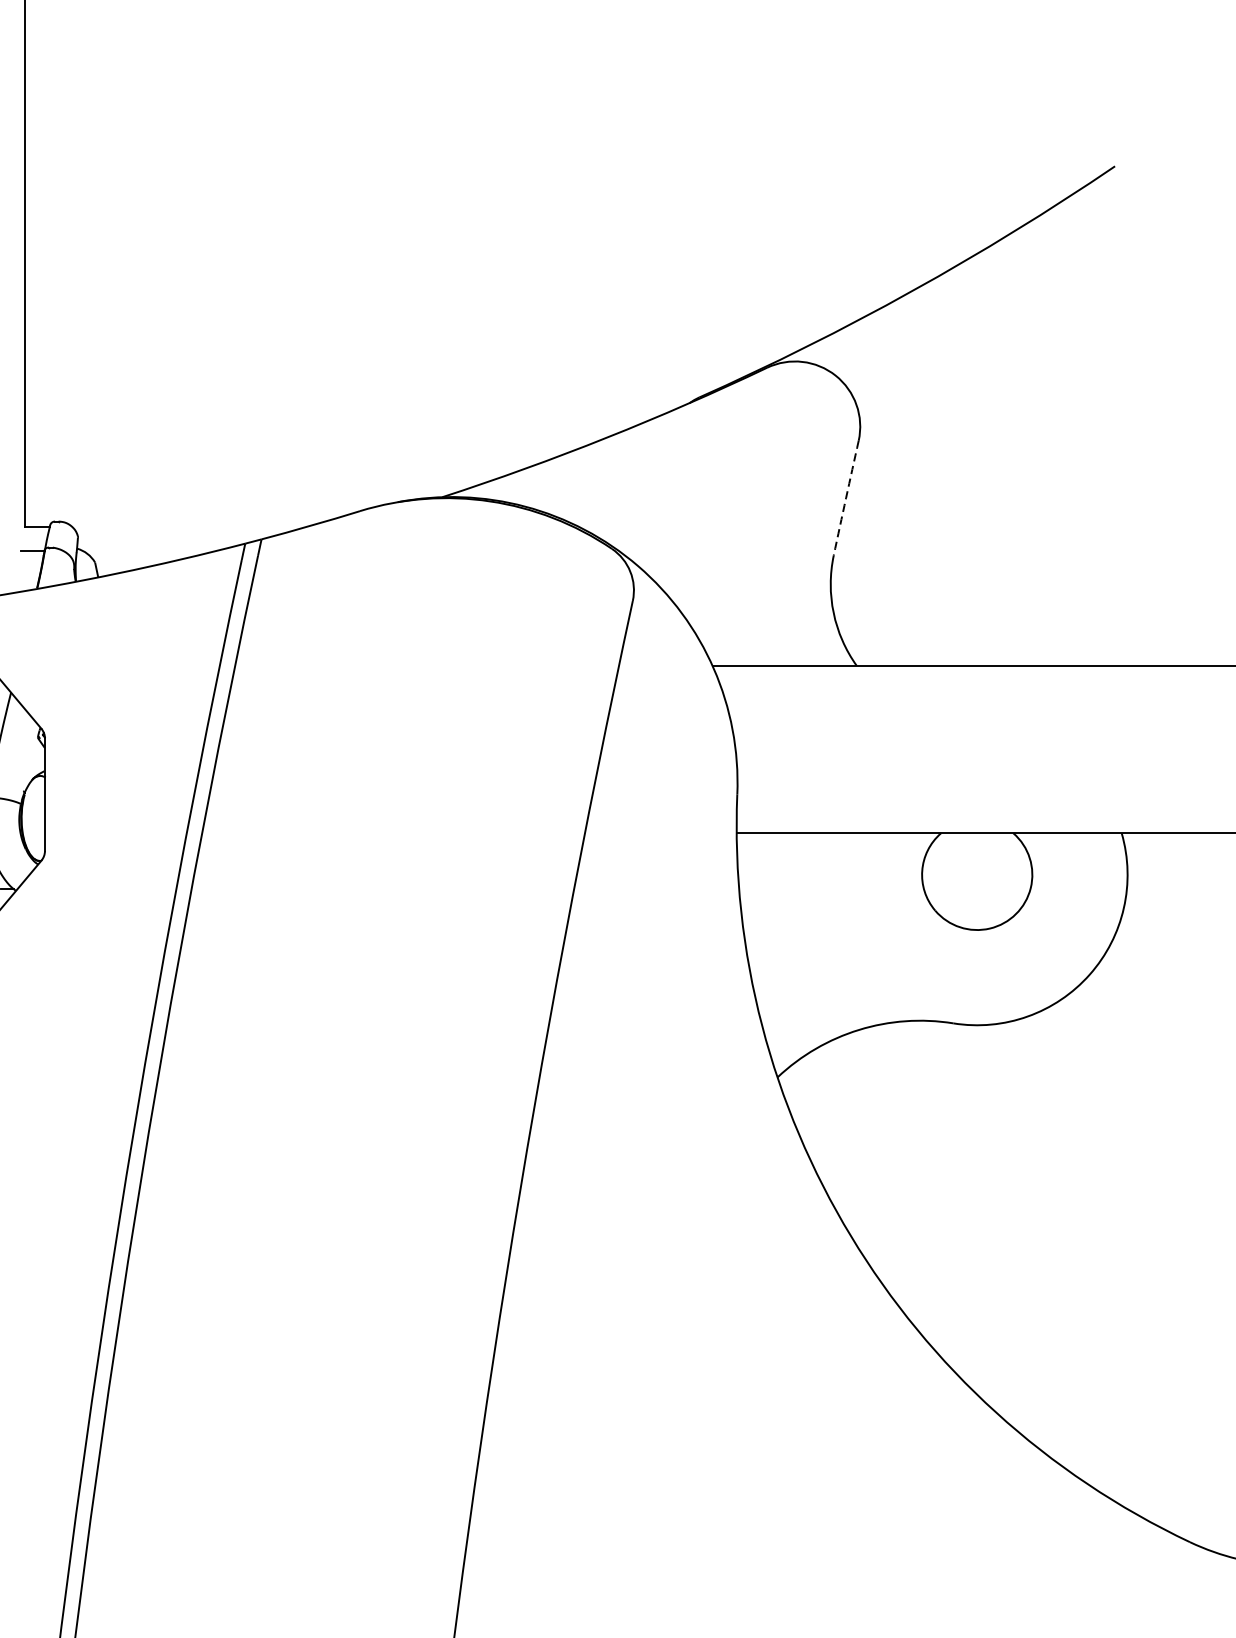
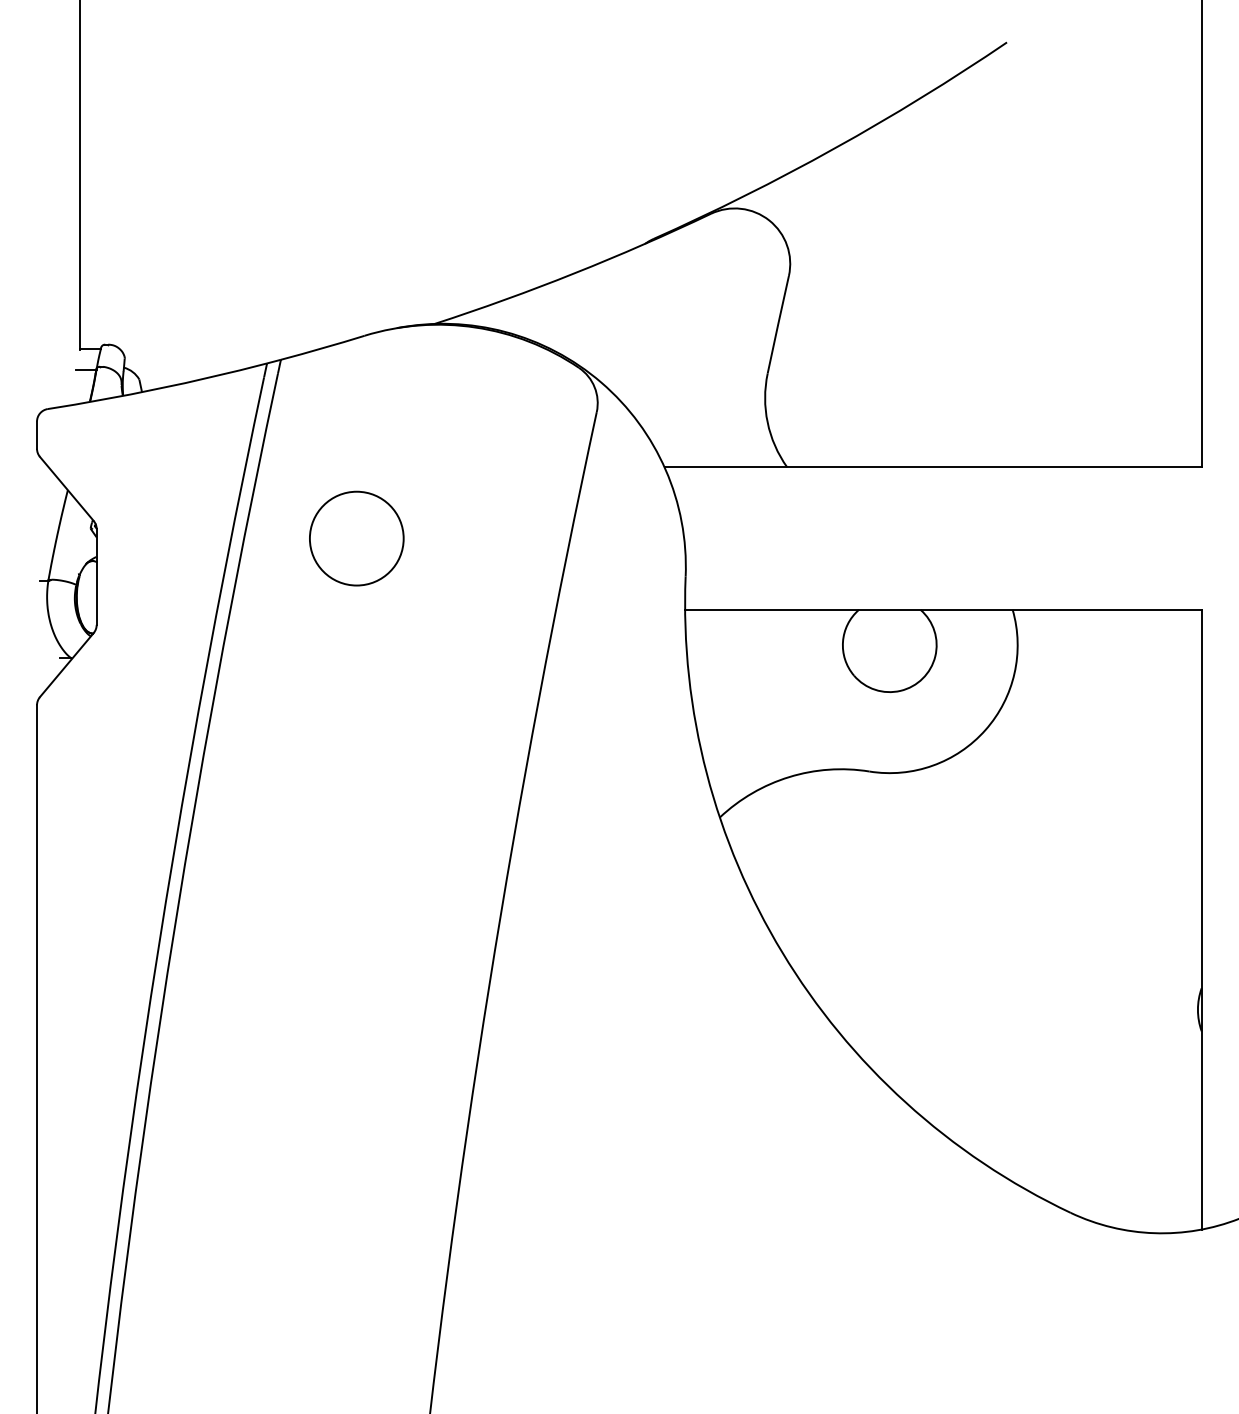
arc: (846, 497) -> (778, 324), dashed -> solid
circle: (350, 749) -> (356, 538), added

